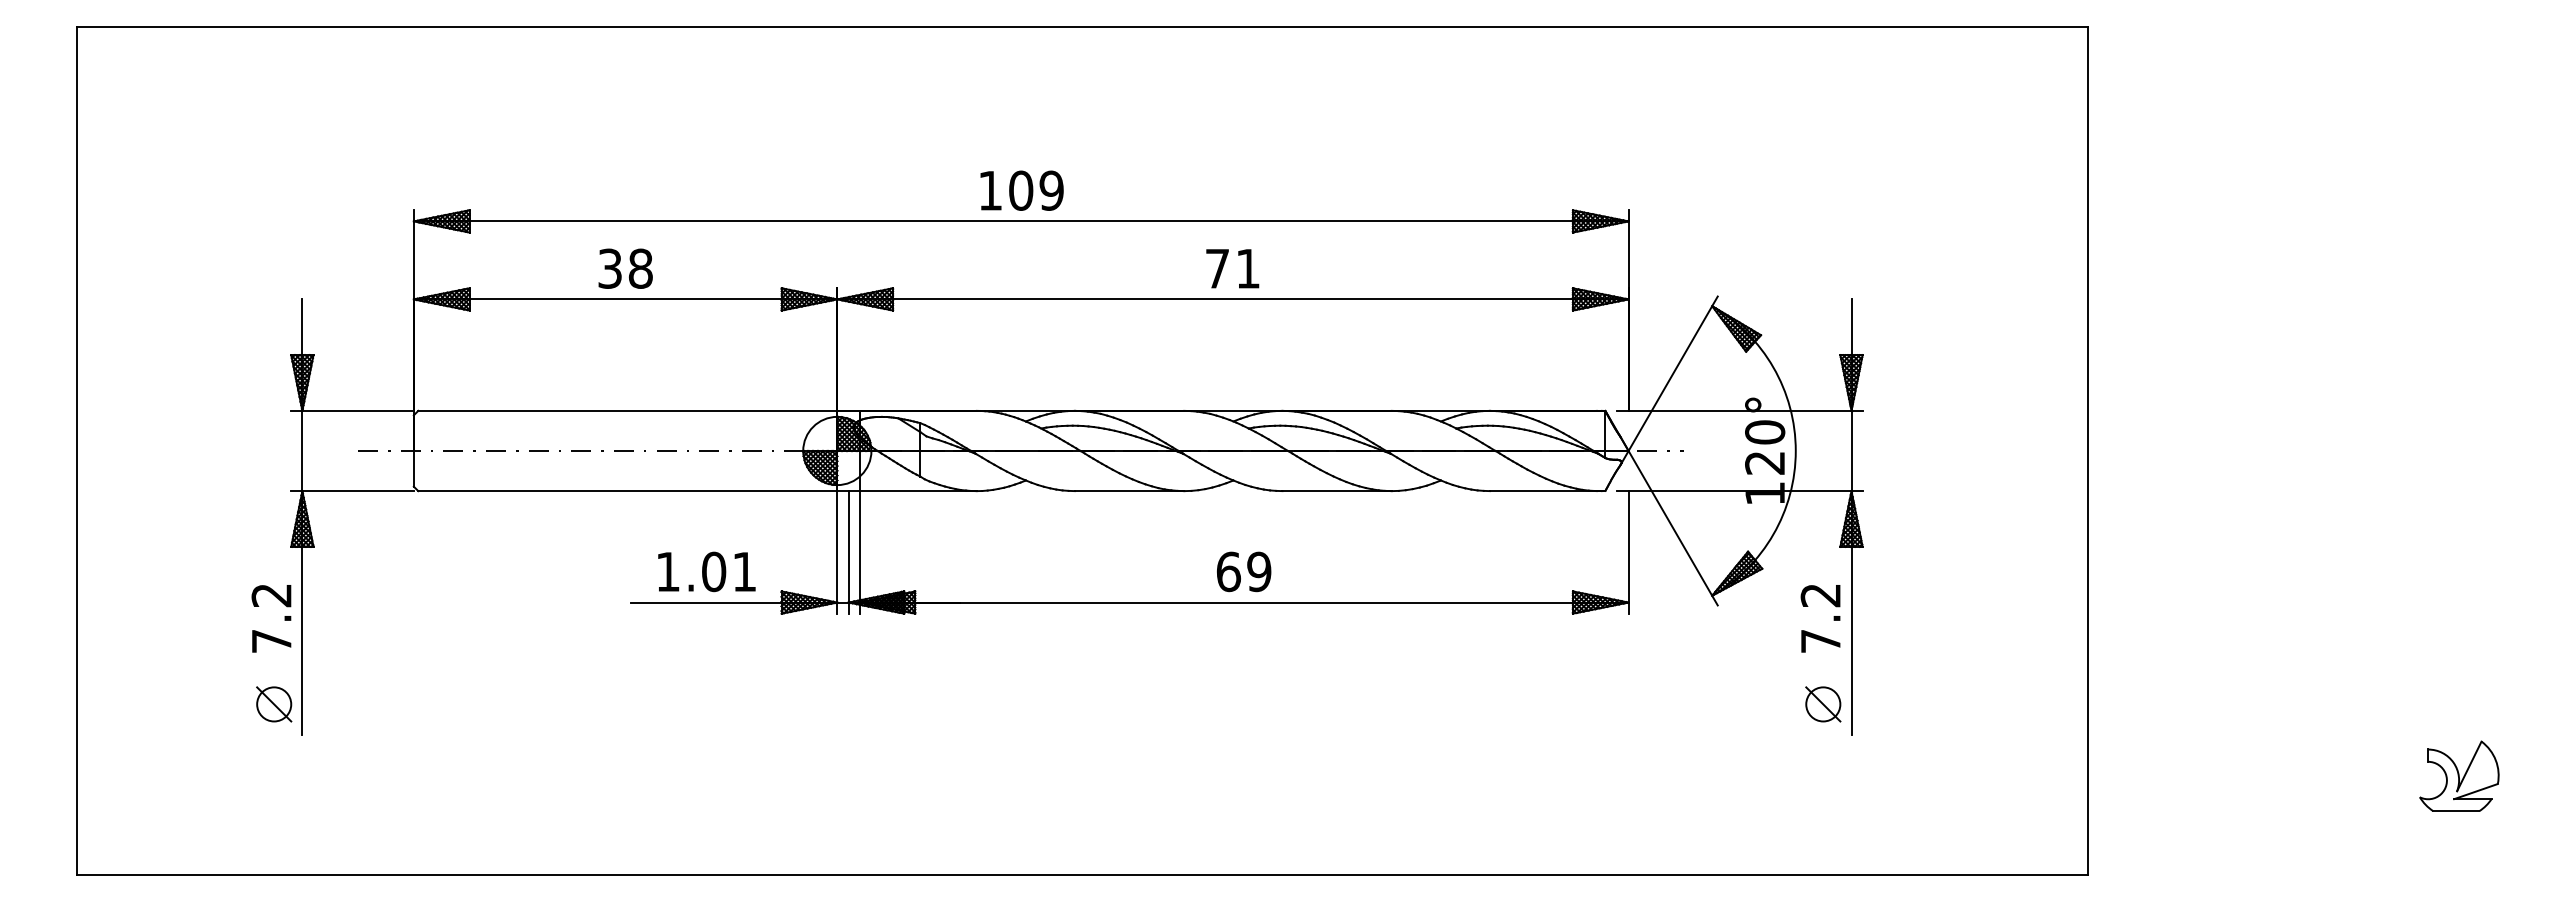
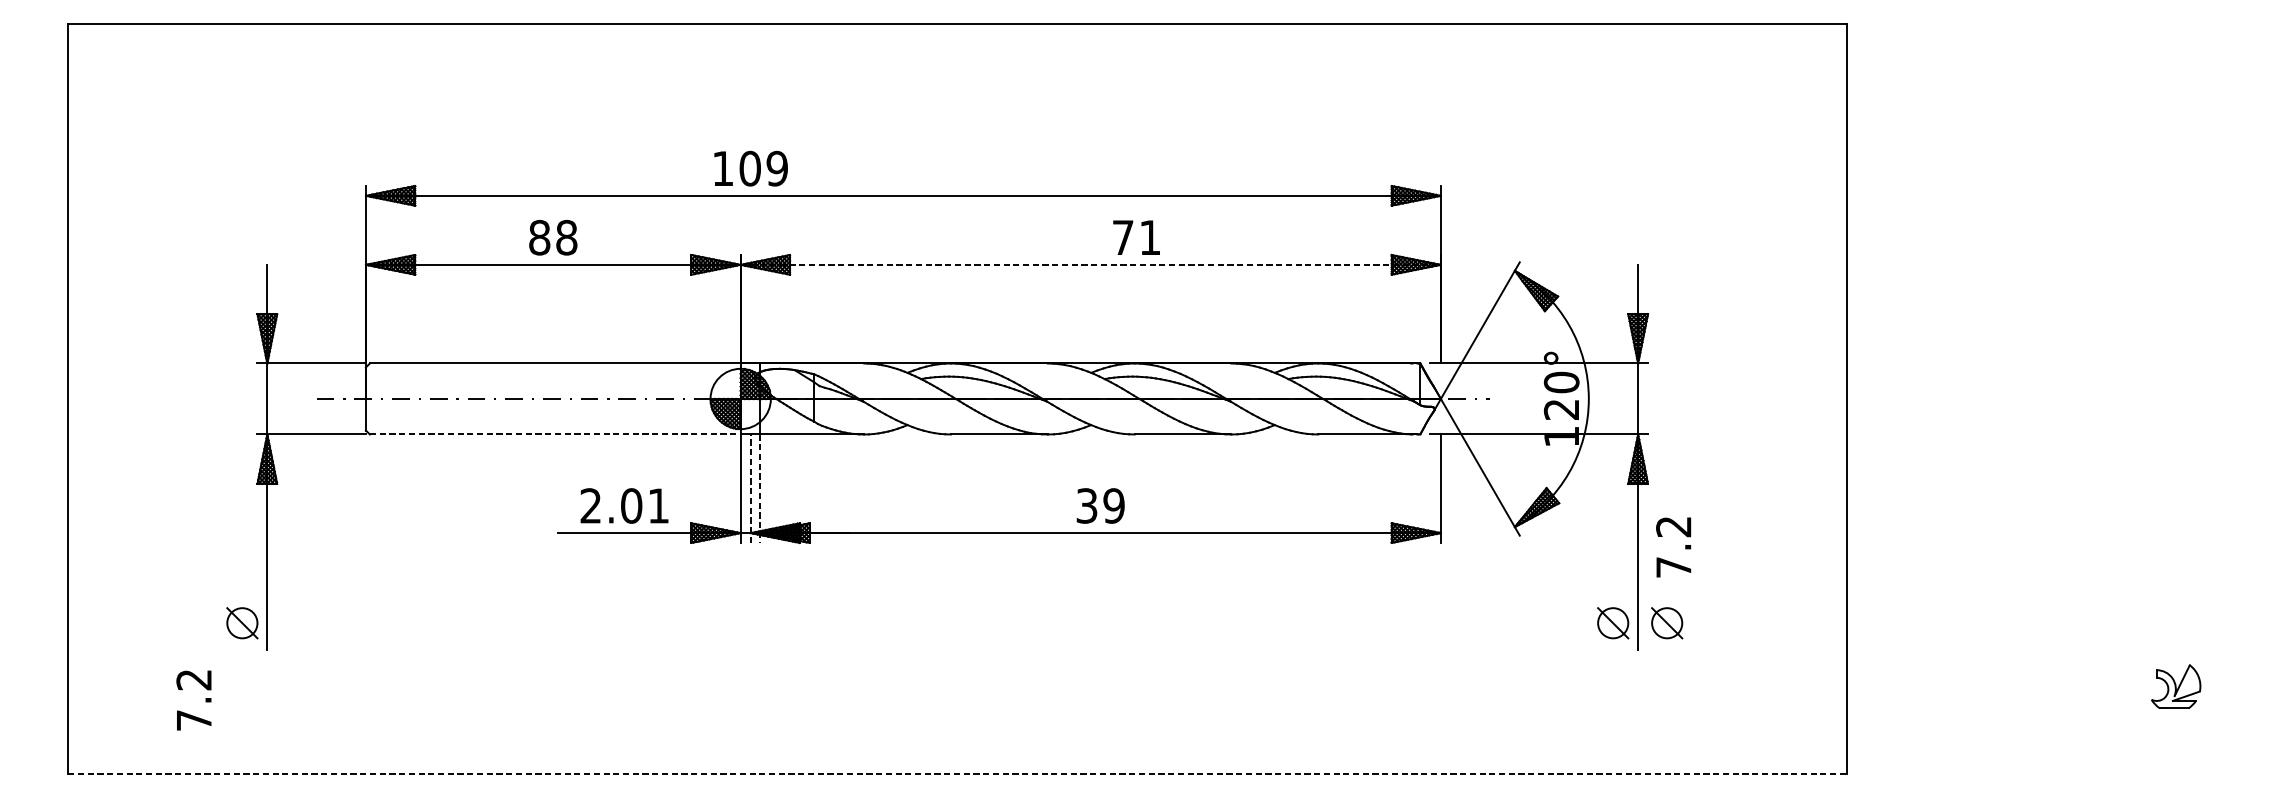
text: (1021, 190) -> (750, 168), moved
text: (610, 268) -> (539, 237), 38 -> 88
text: (1232, 268) -> (1136, 237), moved
line: (1232, 299) -> (1090, 264), solid -> dashed
line: (627, 491) -> (555, 434), solid -> dashed
line: (848, 551) -> (750, 487), solid -> dashed
line: (859, 552) -> (760, 488), solid -> dashed
text: (667, 571) -> (590, 505), 1.01 -> 2.01
text: (1228, 571) -> (1086, 505), 69 -> 39
text: (271, 618) -> (193, 700), moved
text: (1820, 618) -> (1673, 547), moved
part: (1884, 704) -> (1667, 623), added
part: (2459, 775) -> (2176, 686), size x0.7
line: (1083, 875) -> (958, 774), solid -> dashed

